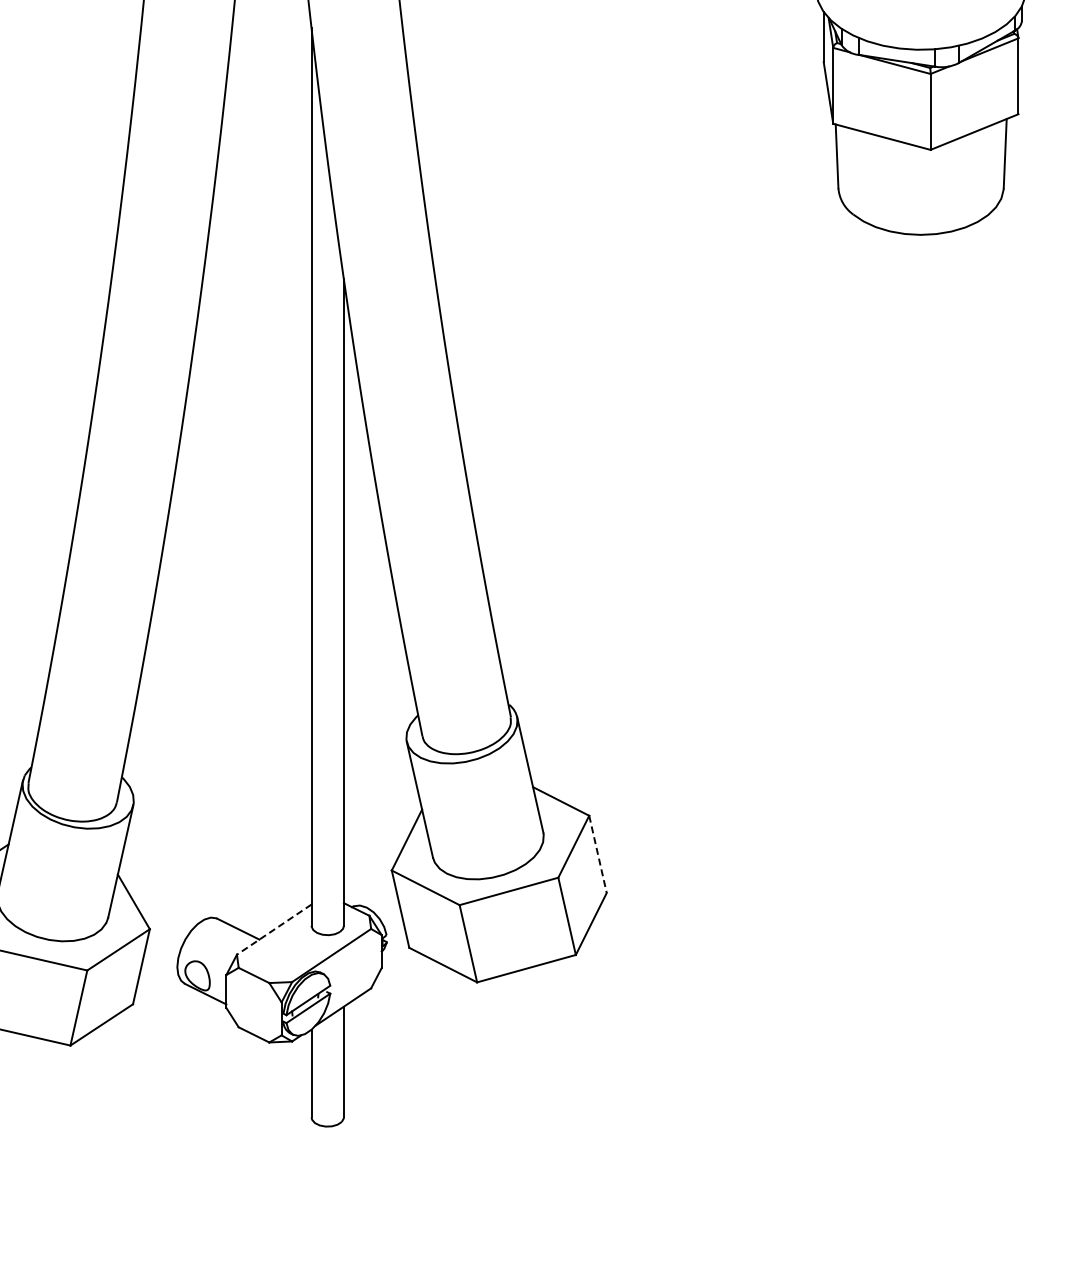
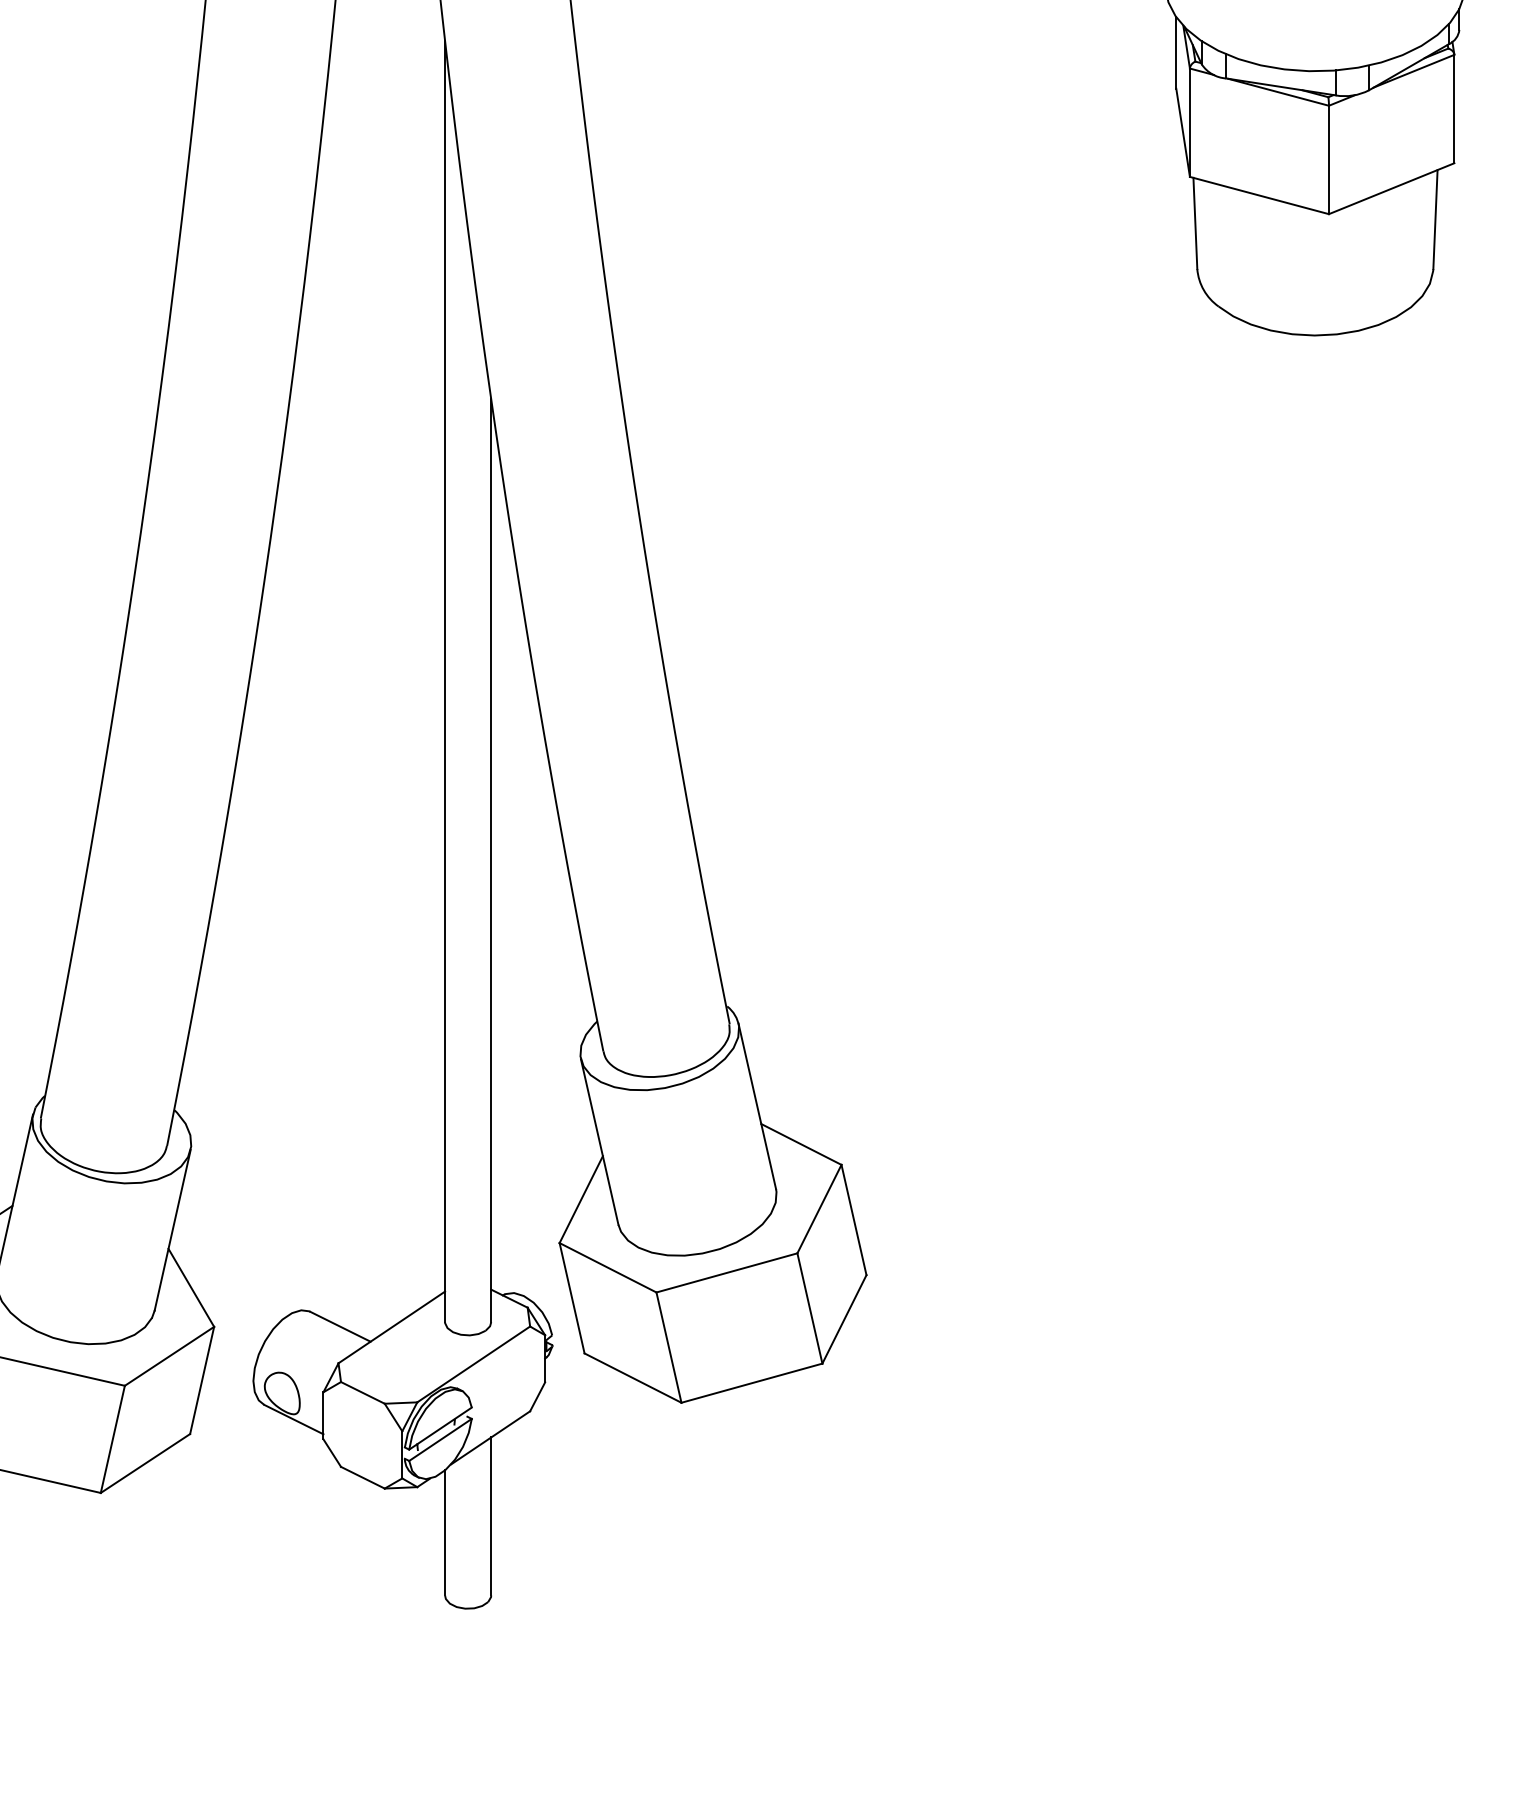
line: (597, 854) -> (853, 1220), dashed -> solid
line: (274, 929) -> (392, 1327), dashed -> solid

